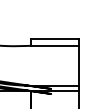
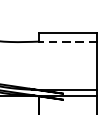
line: (55, 45) -> (68, 41), solid -> dashed

